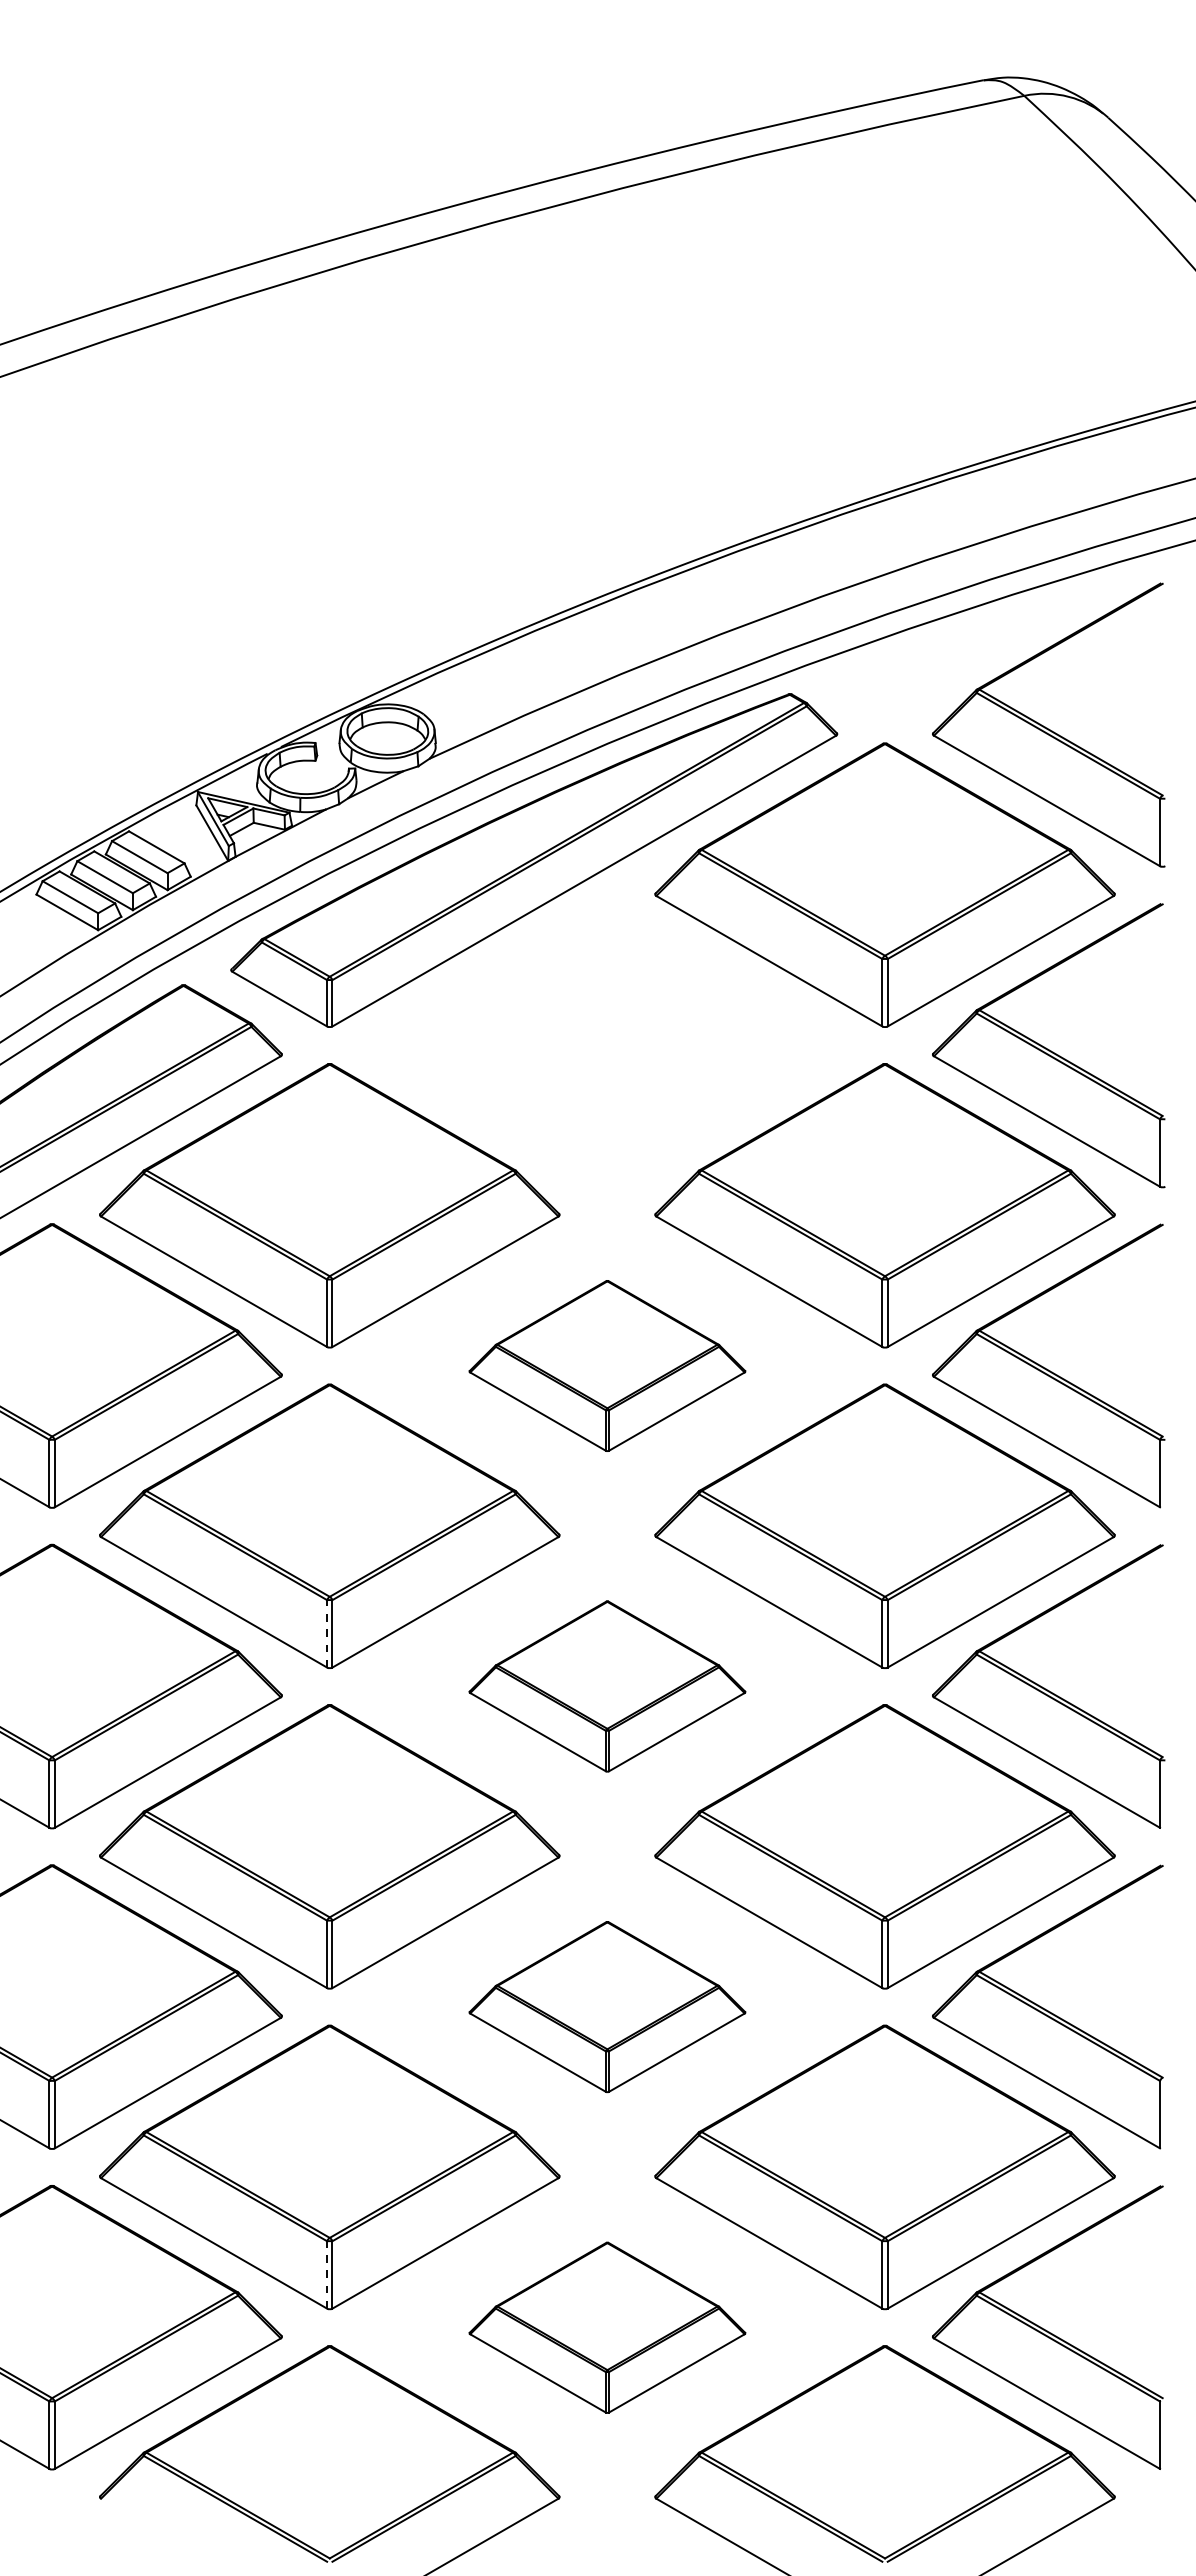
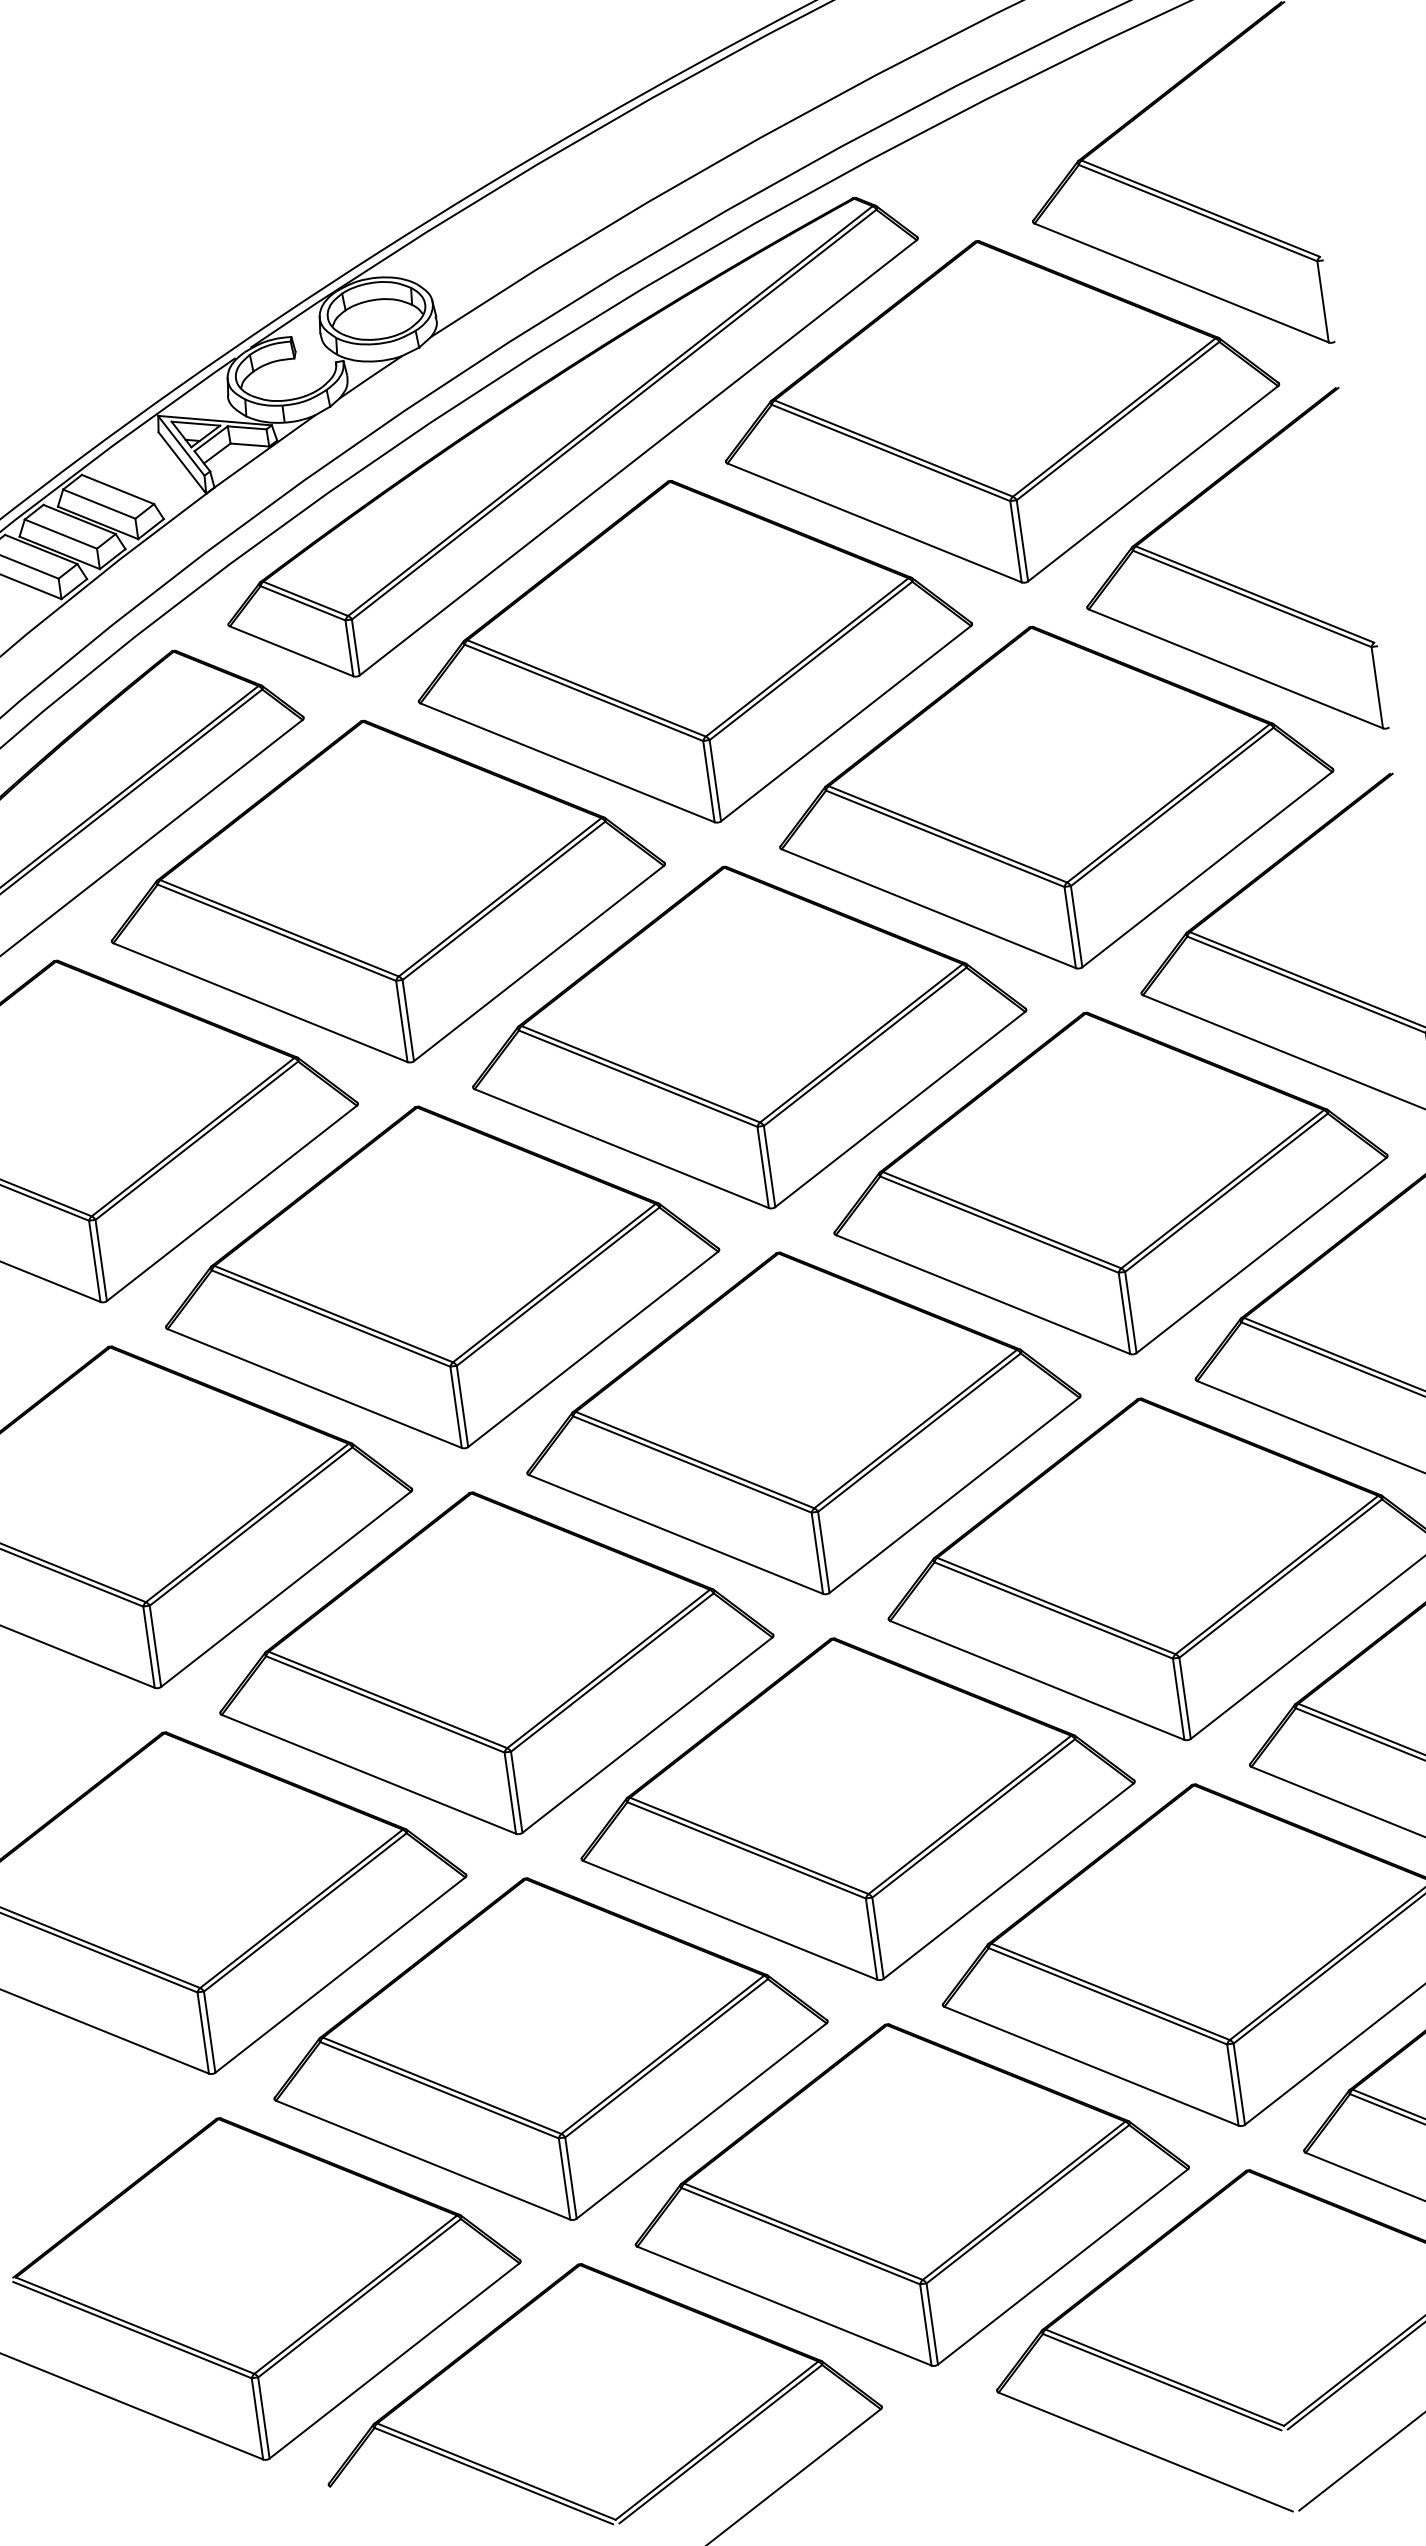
part: (607, 1045) -> (694, 651), added
part: (607, 1365) -> (748, 1036), size x1.67
line: (327, 1633) -> (456, 1406), dashed -> solid
part: (607, 1686) -> (802, 1423), size x1.67
part: (607, 2006) -> (856, 1808), size x1.67
line: (327, 2274) -> (564, 2178), dashed -> solid
part: (607, 2327) -> (910, 2194), size x1.67

